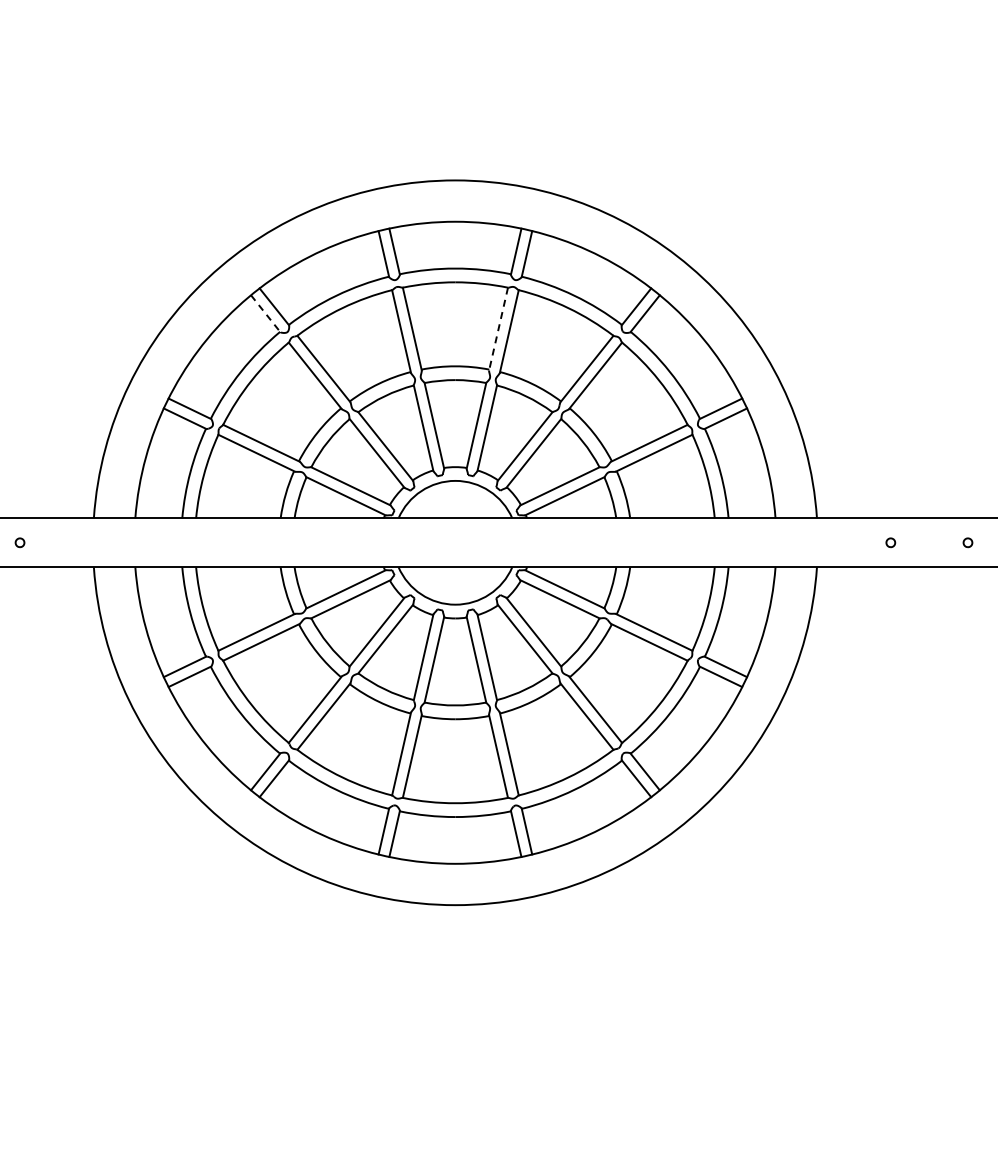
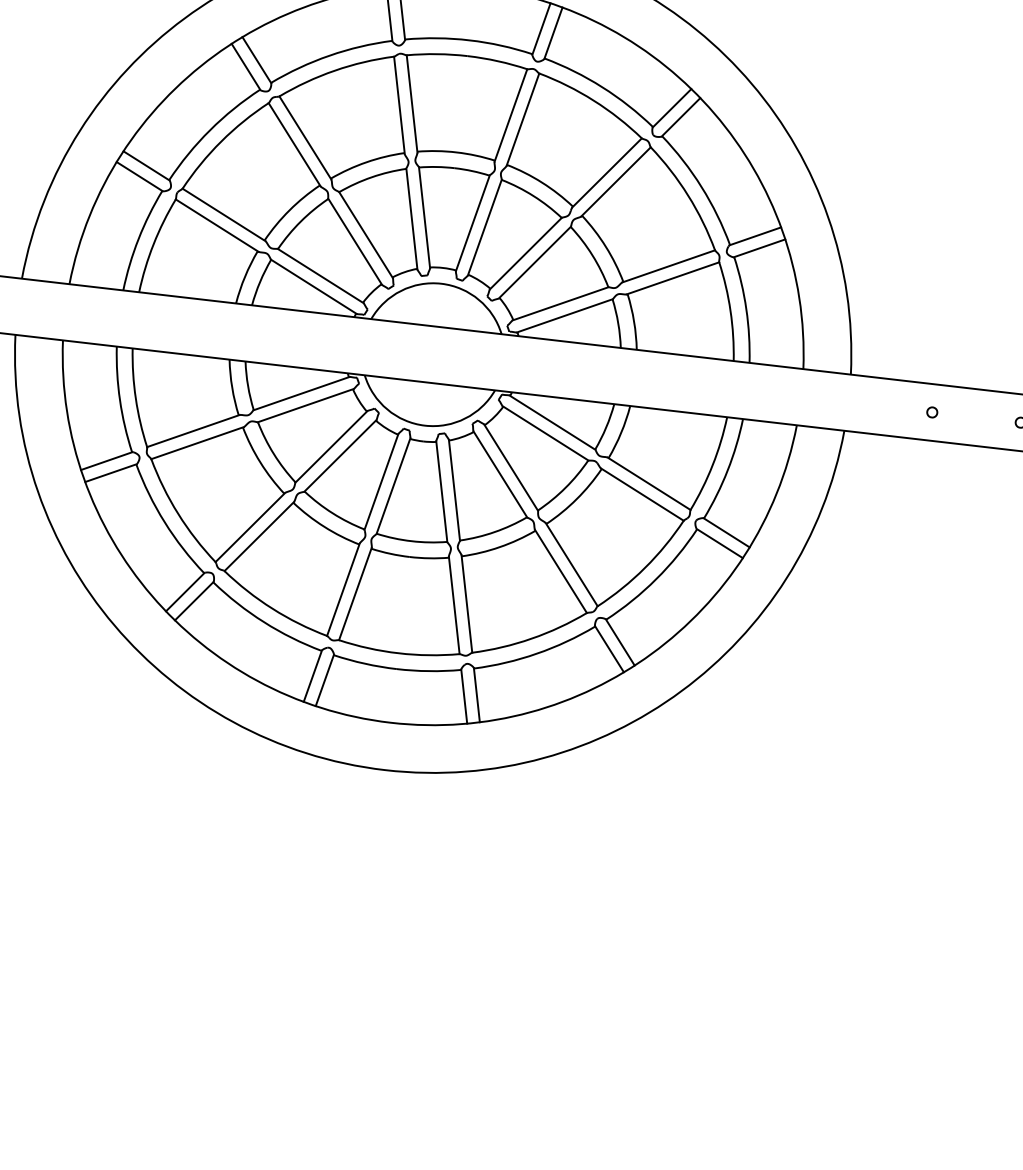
line: (265, 313) -> (245, 66), dashed -> solid
line: (498, 329) -> (510, 115), dashed -> solid

